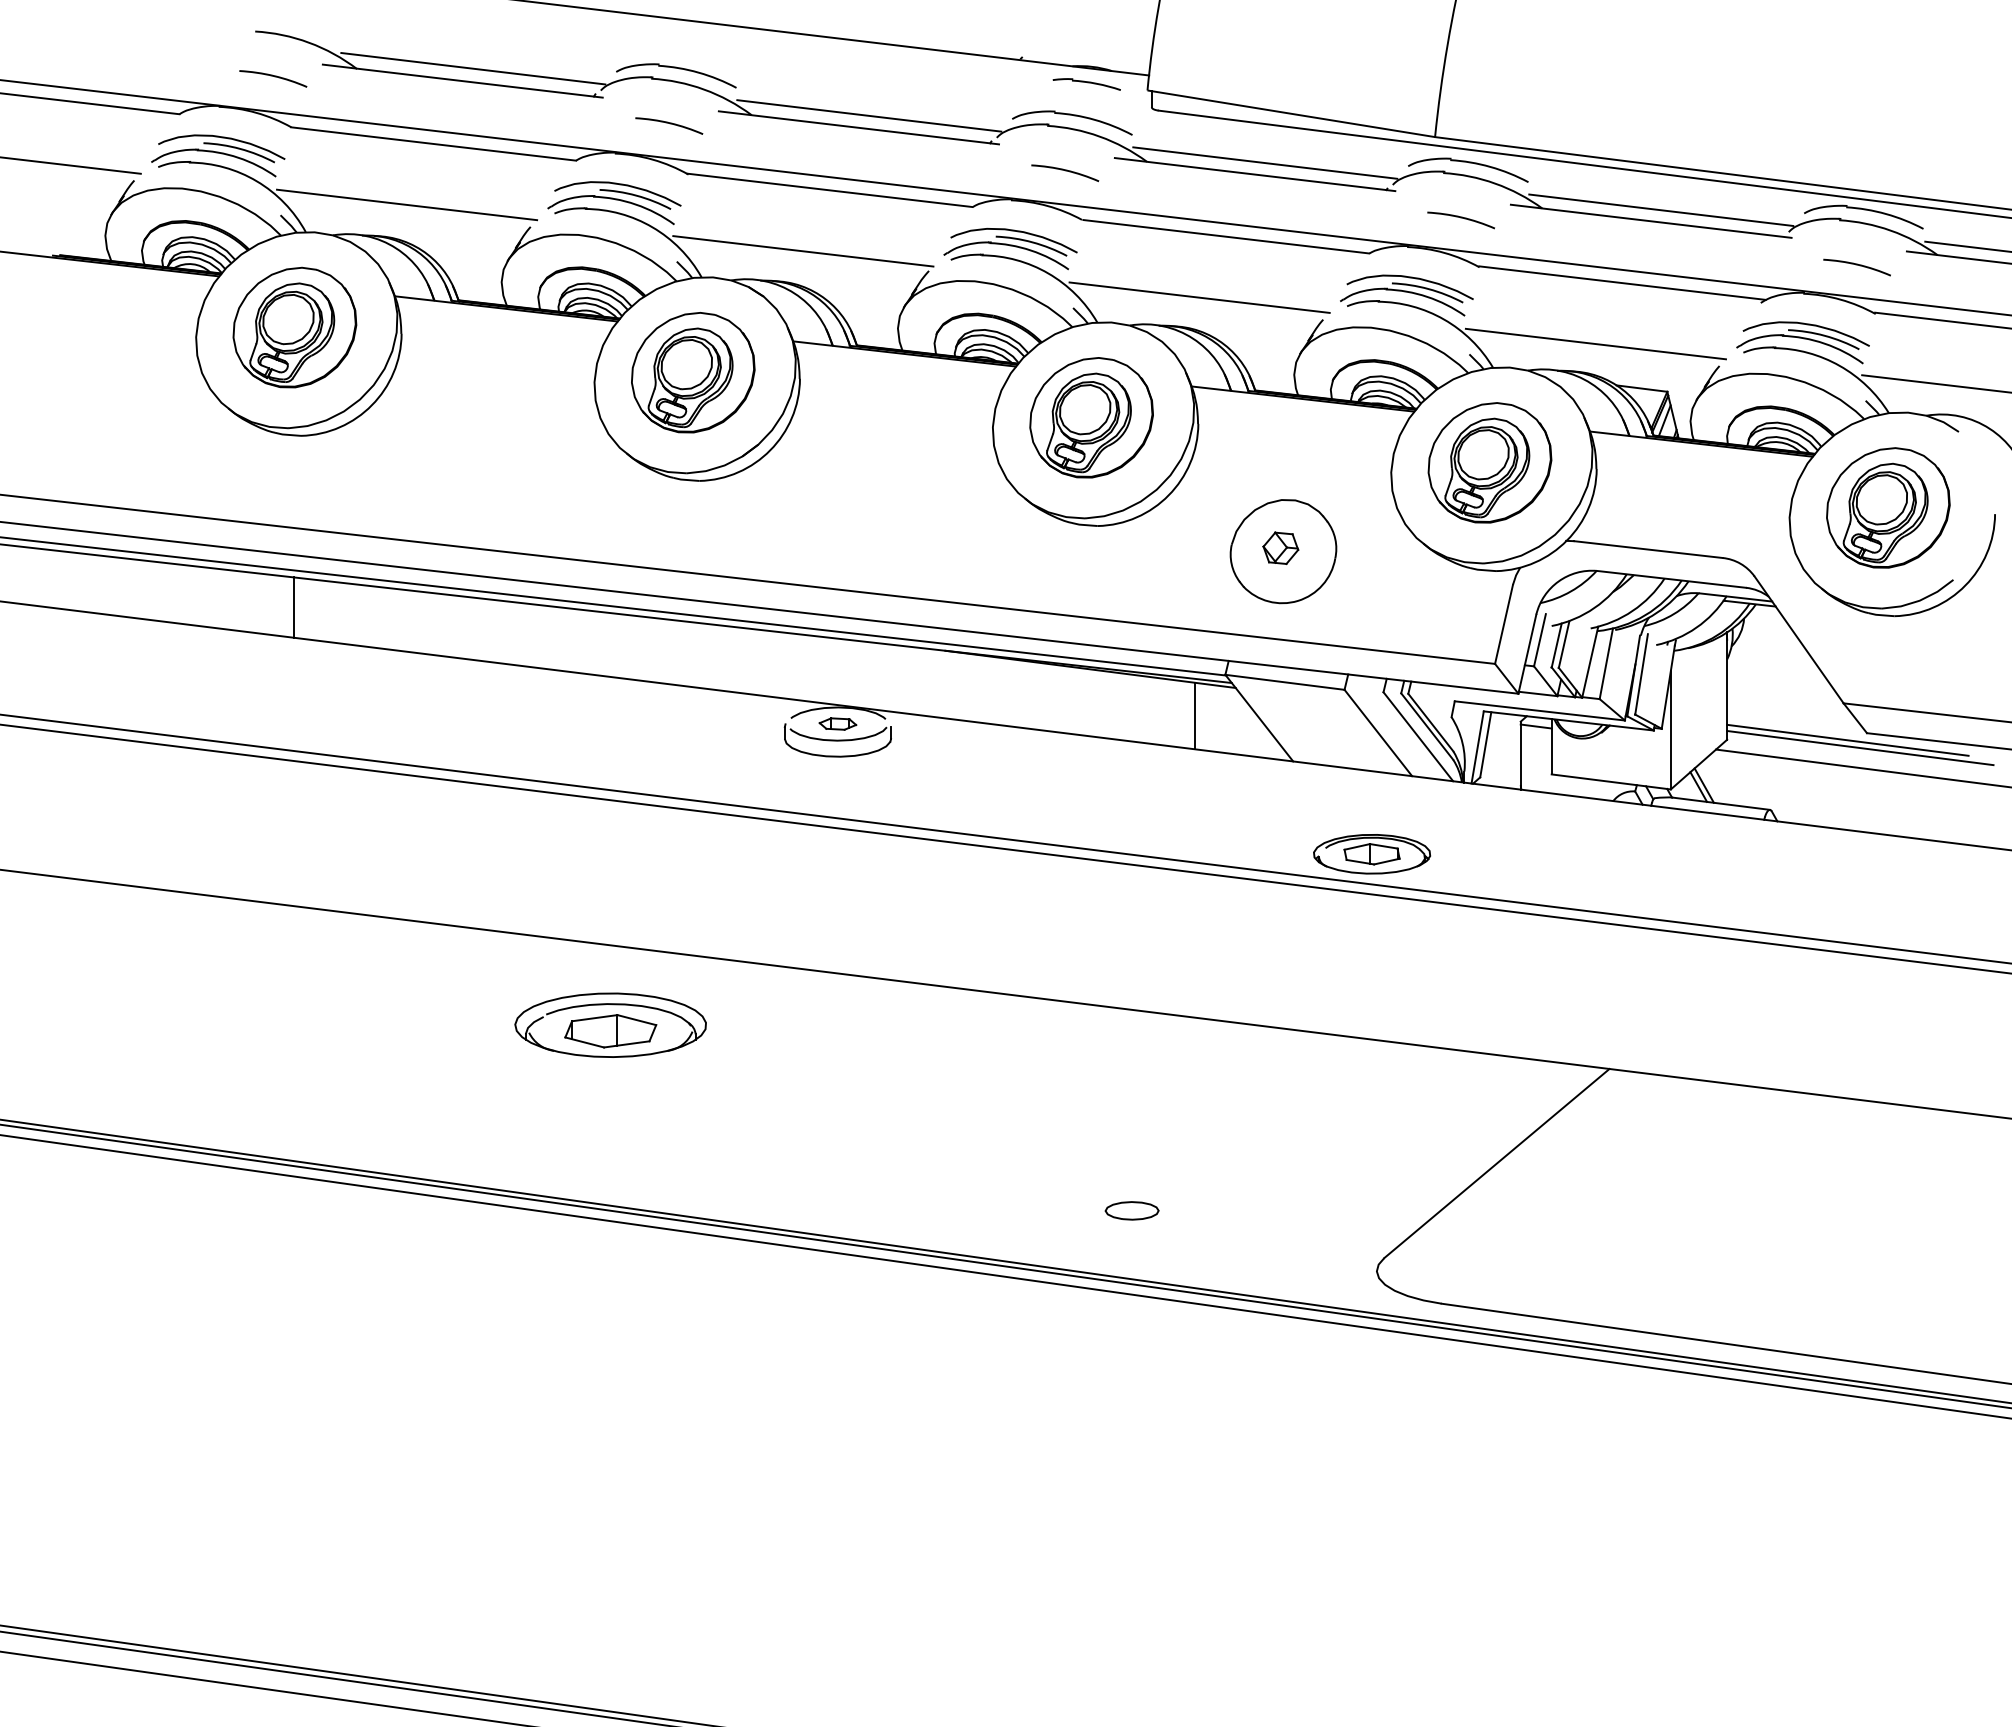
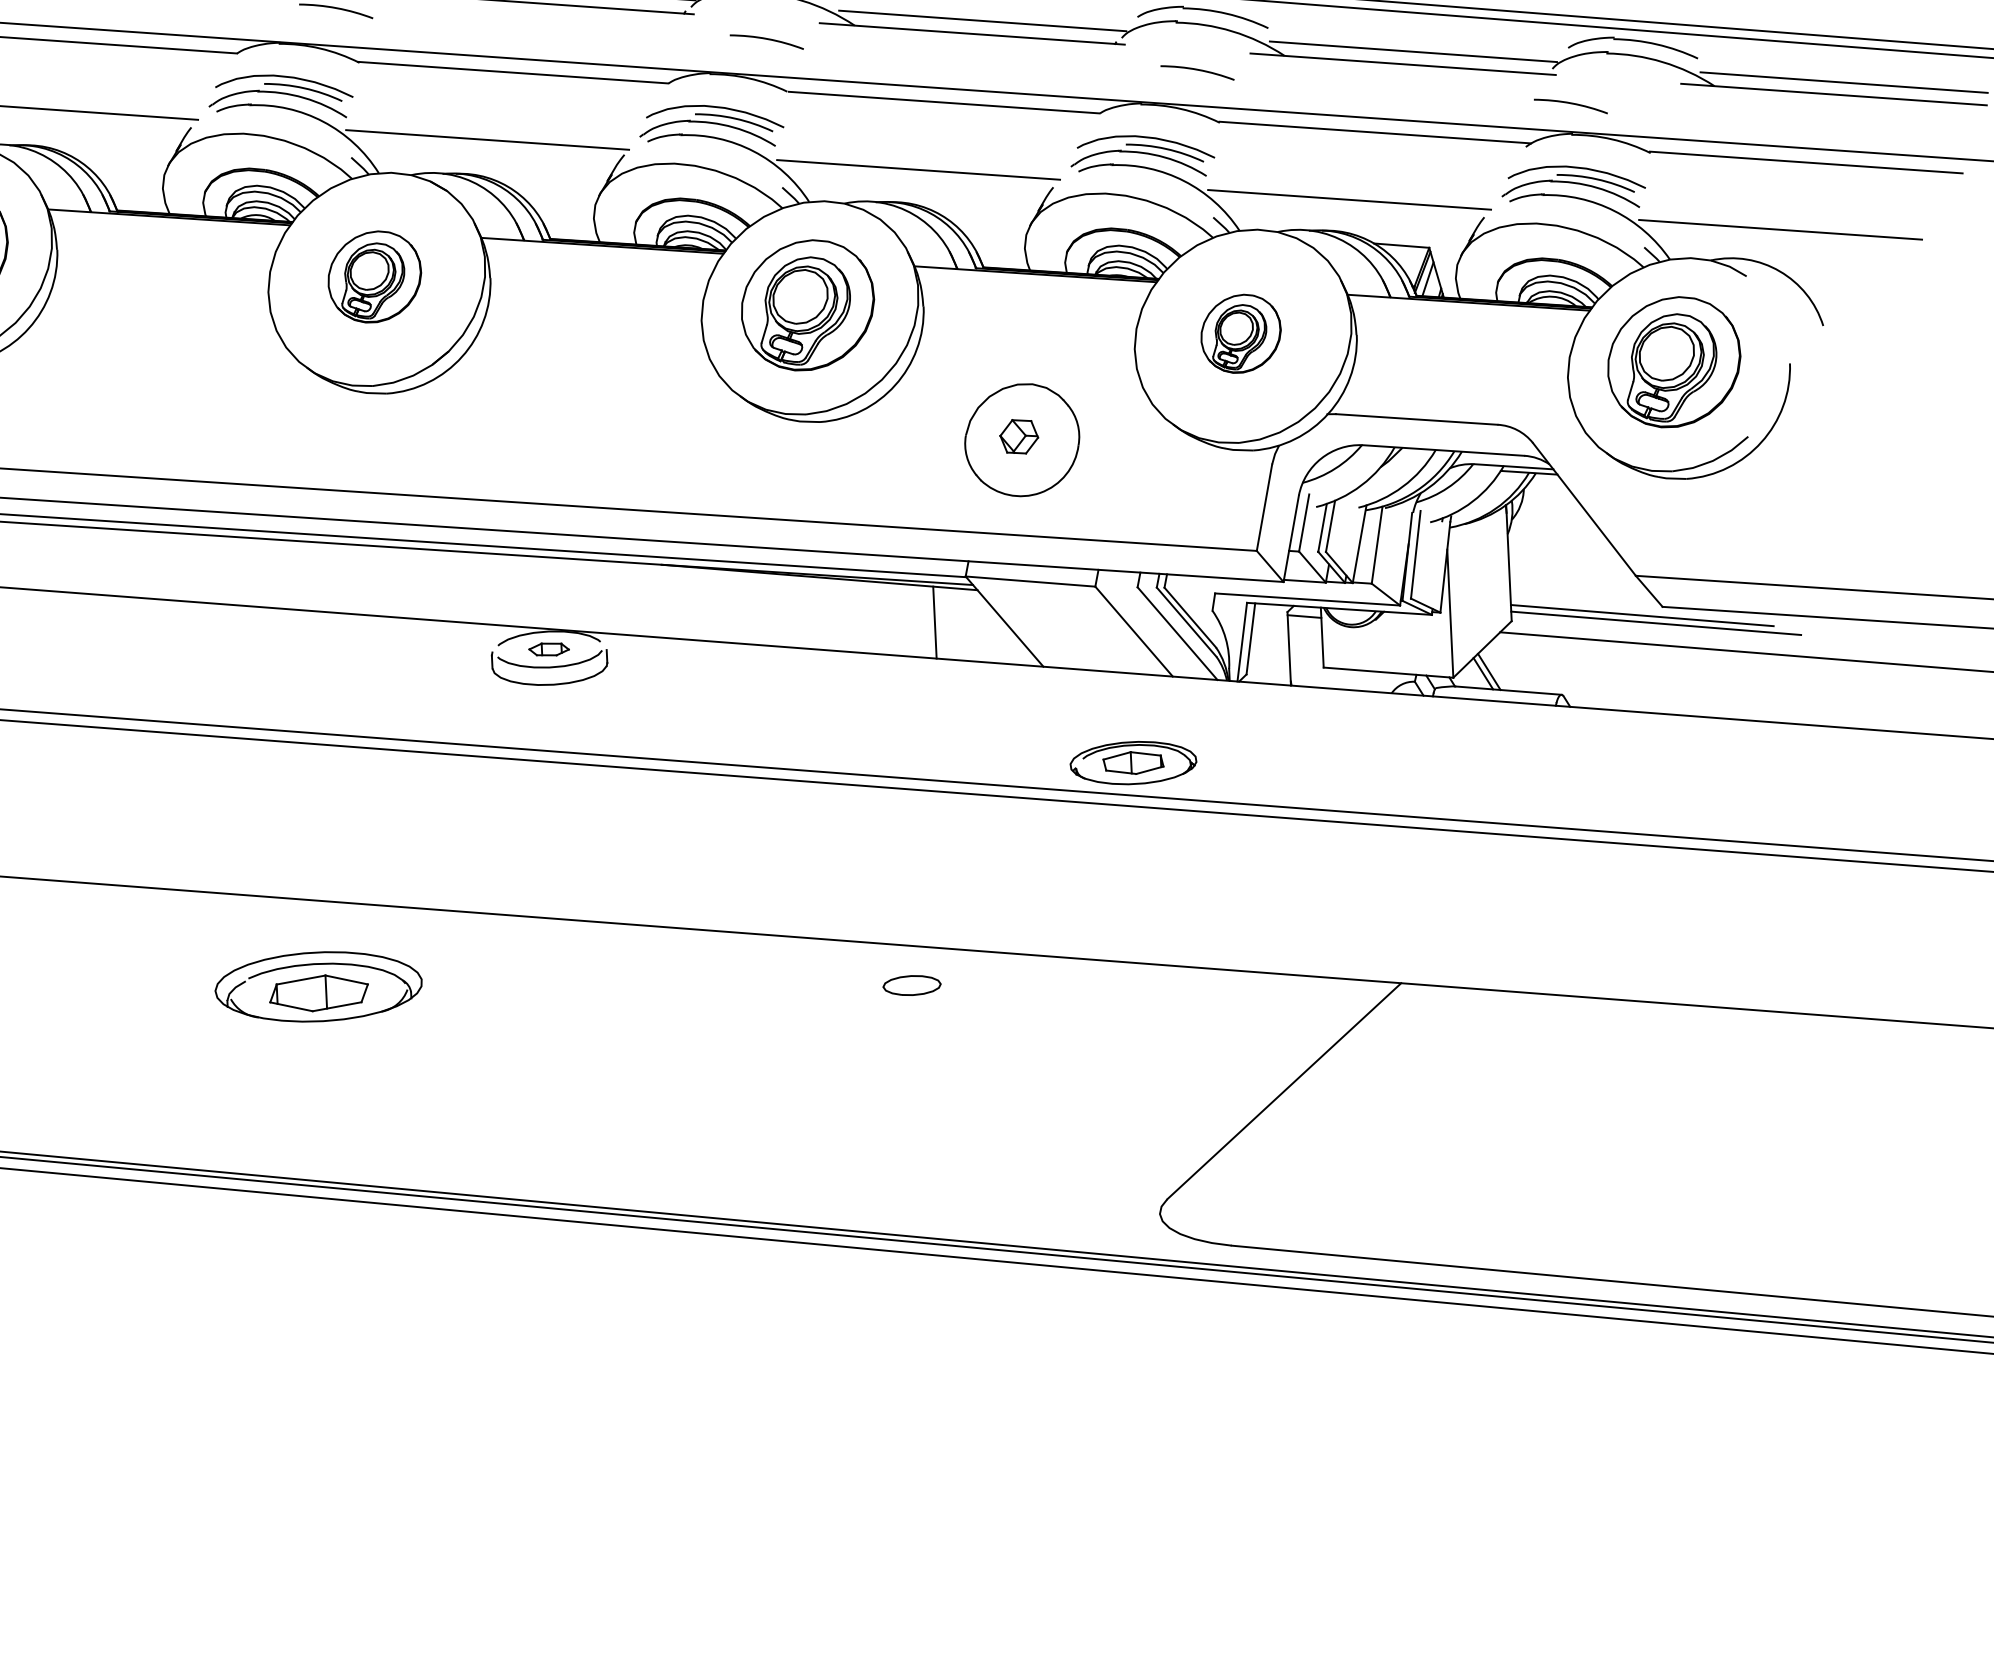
arc: (1856, 265) -> (1570, 104), moved
part: (693, 372) -> (374, 276), size x0.7
part: (1489, 462) -> (1240, 333), size x0.6
part: (1131, 1210) -> (911, 985), moved

